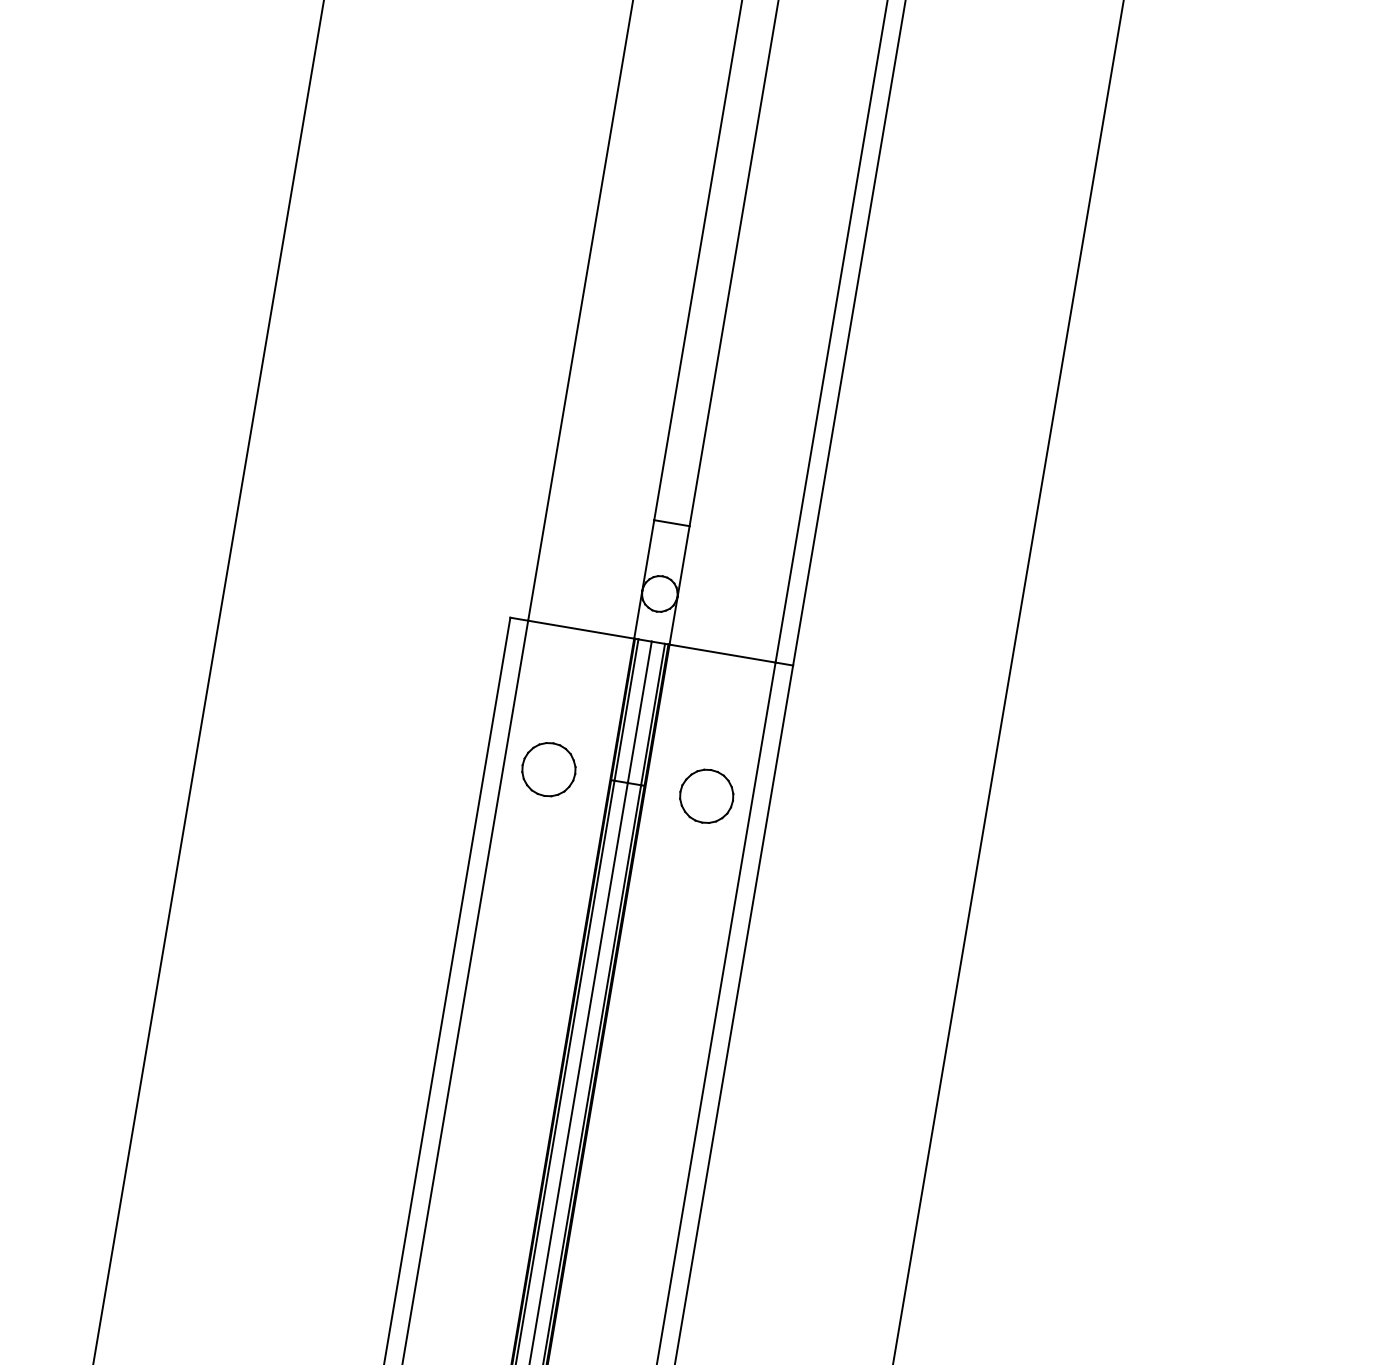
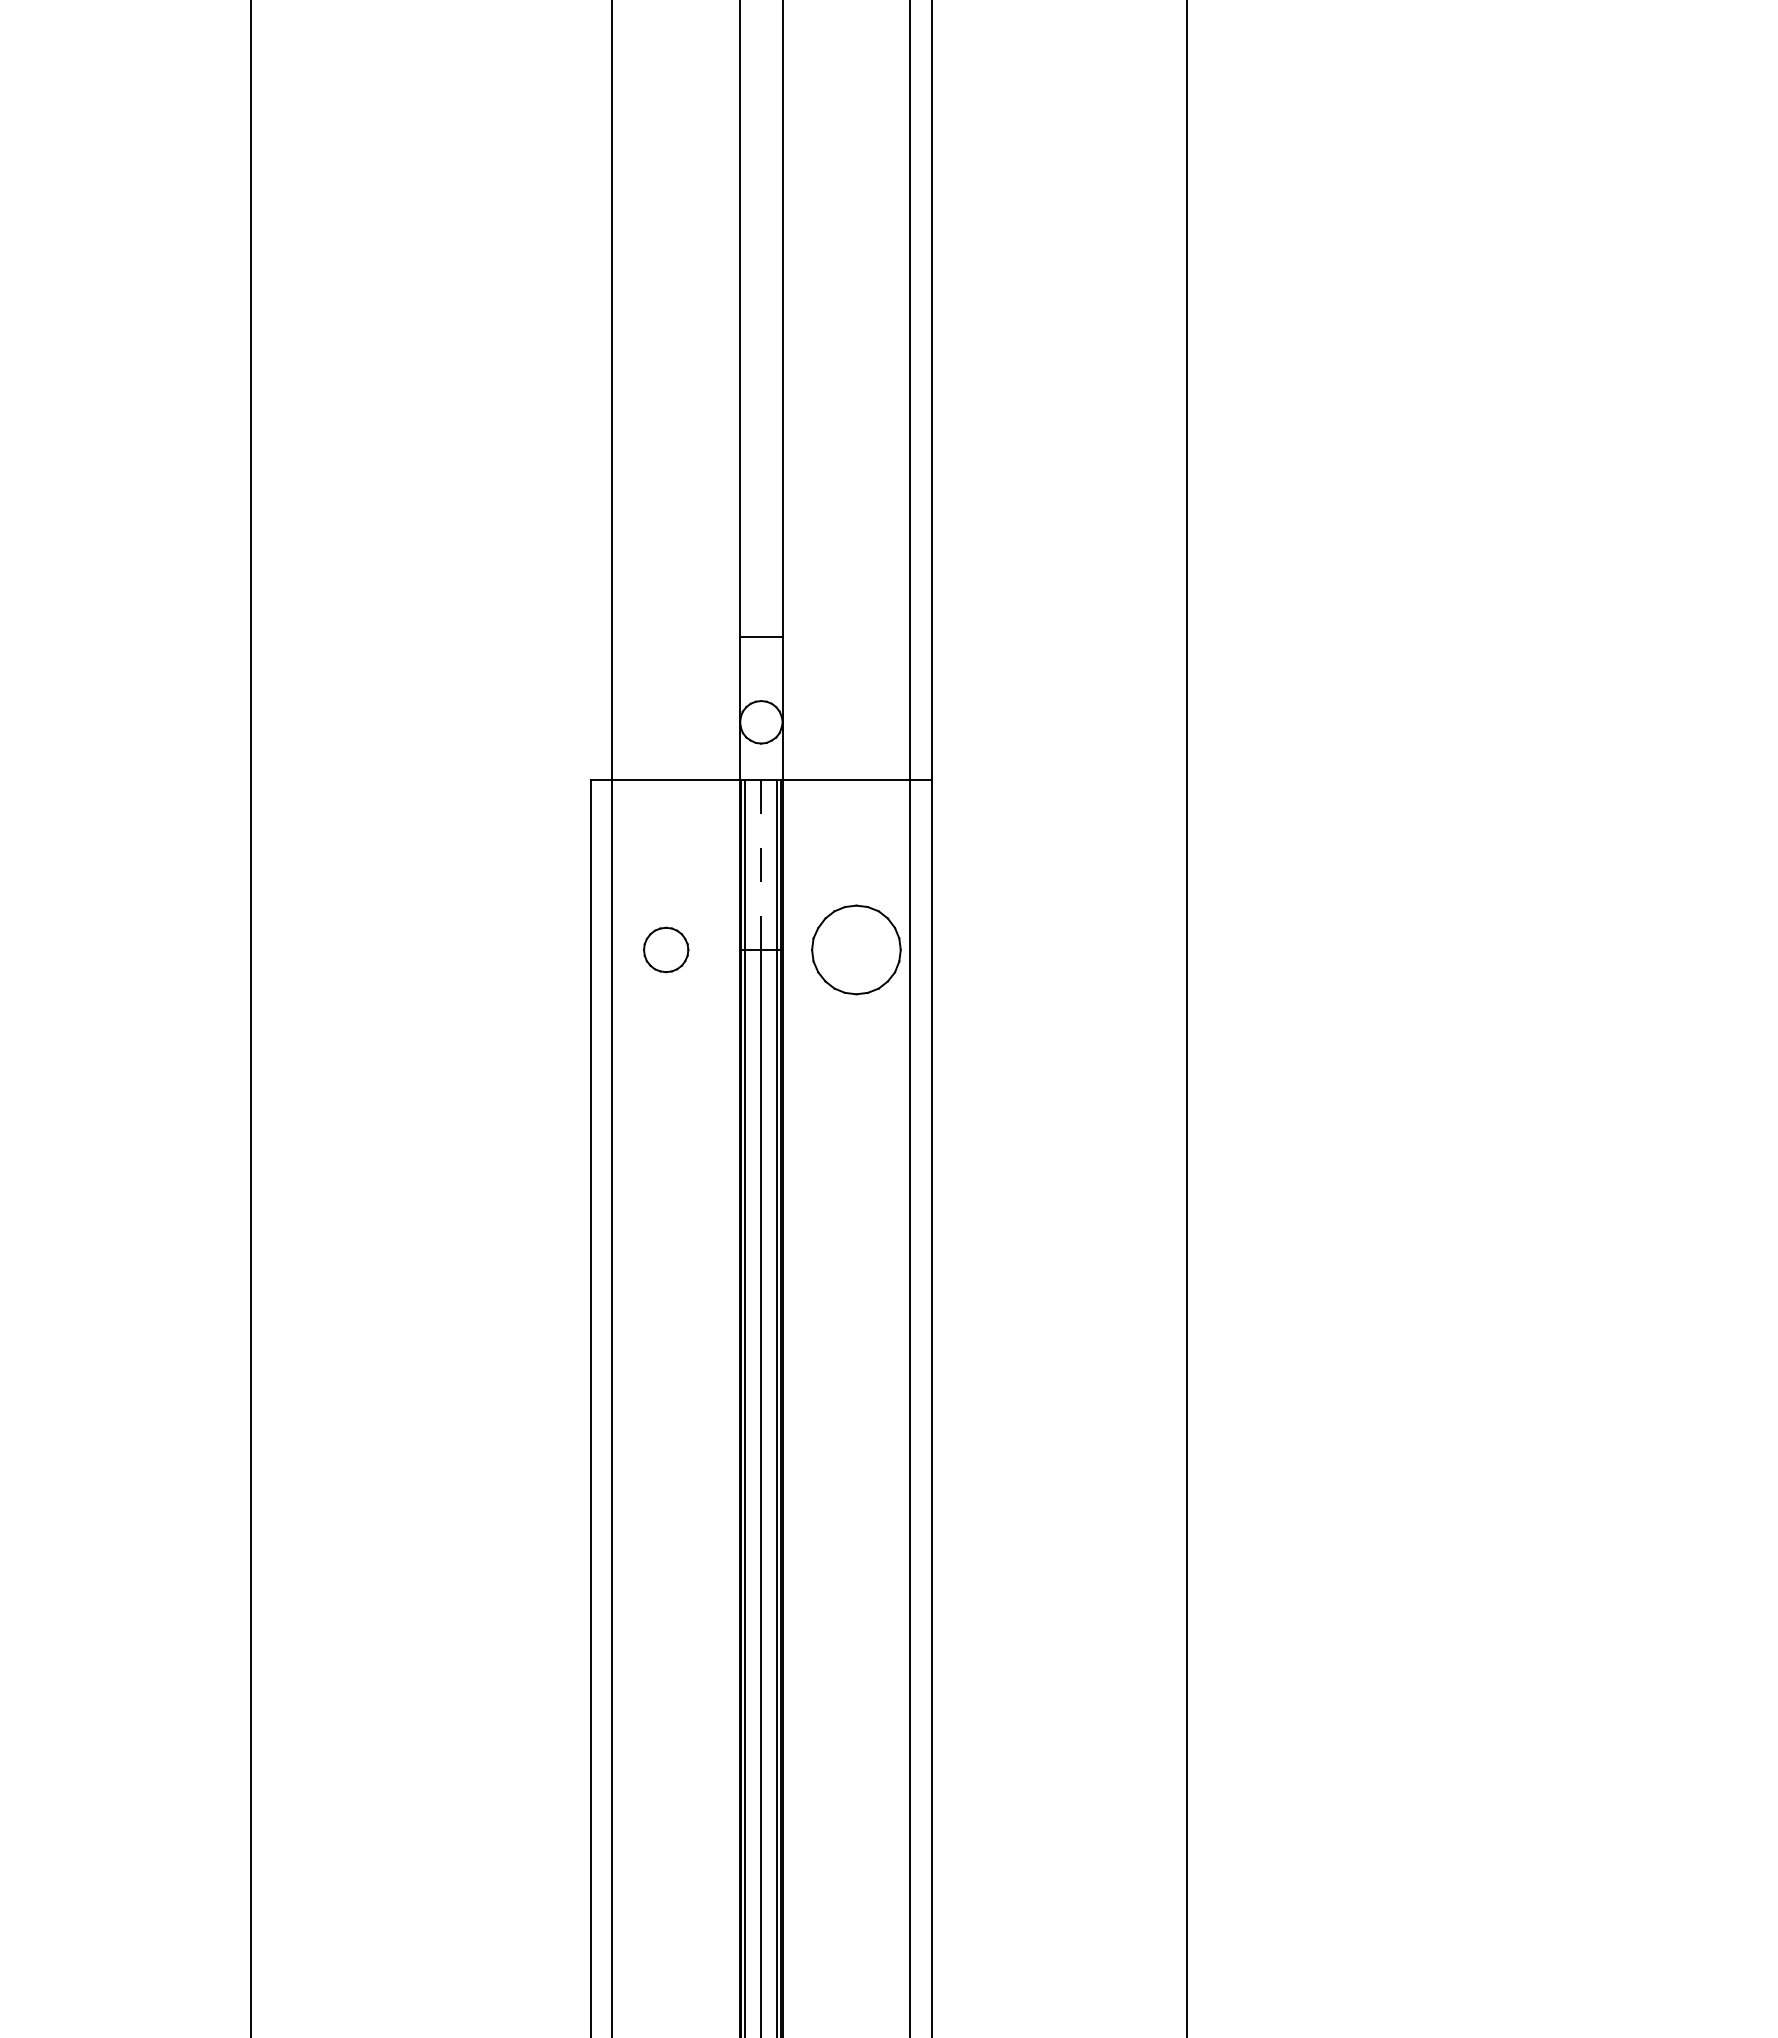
line: (640, 712) -> (761, 864), solid -> dashed
part: (548, 769) -> (665, 949), size x0.7
part: (706, 795) -> (855, 949), size x1.4

